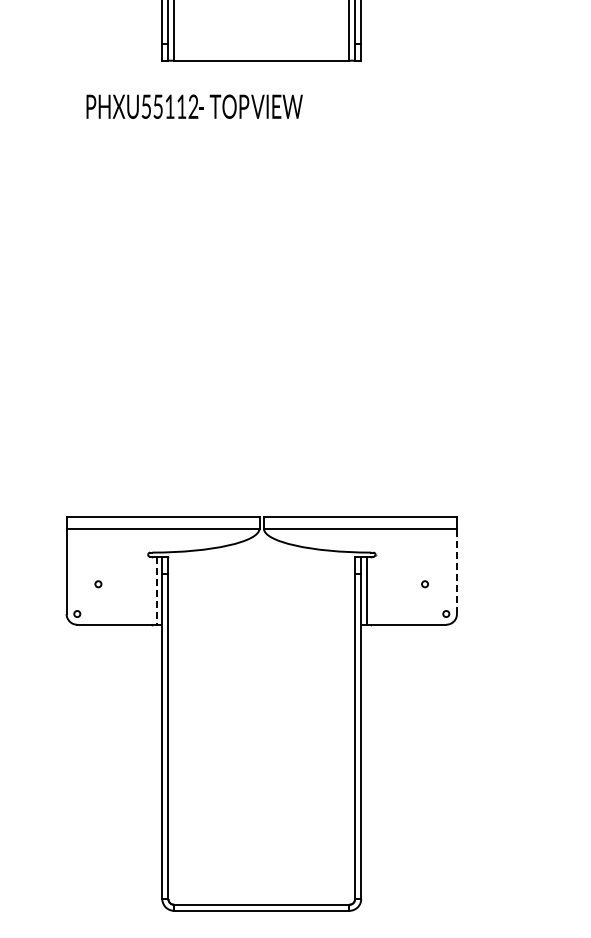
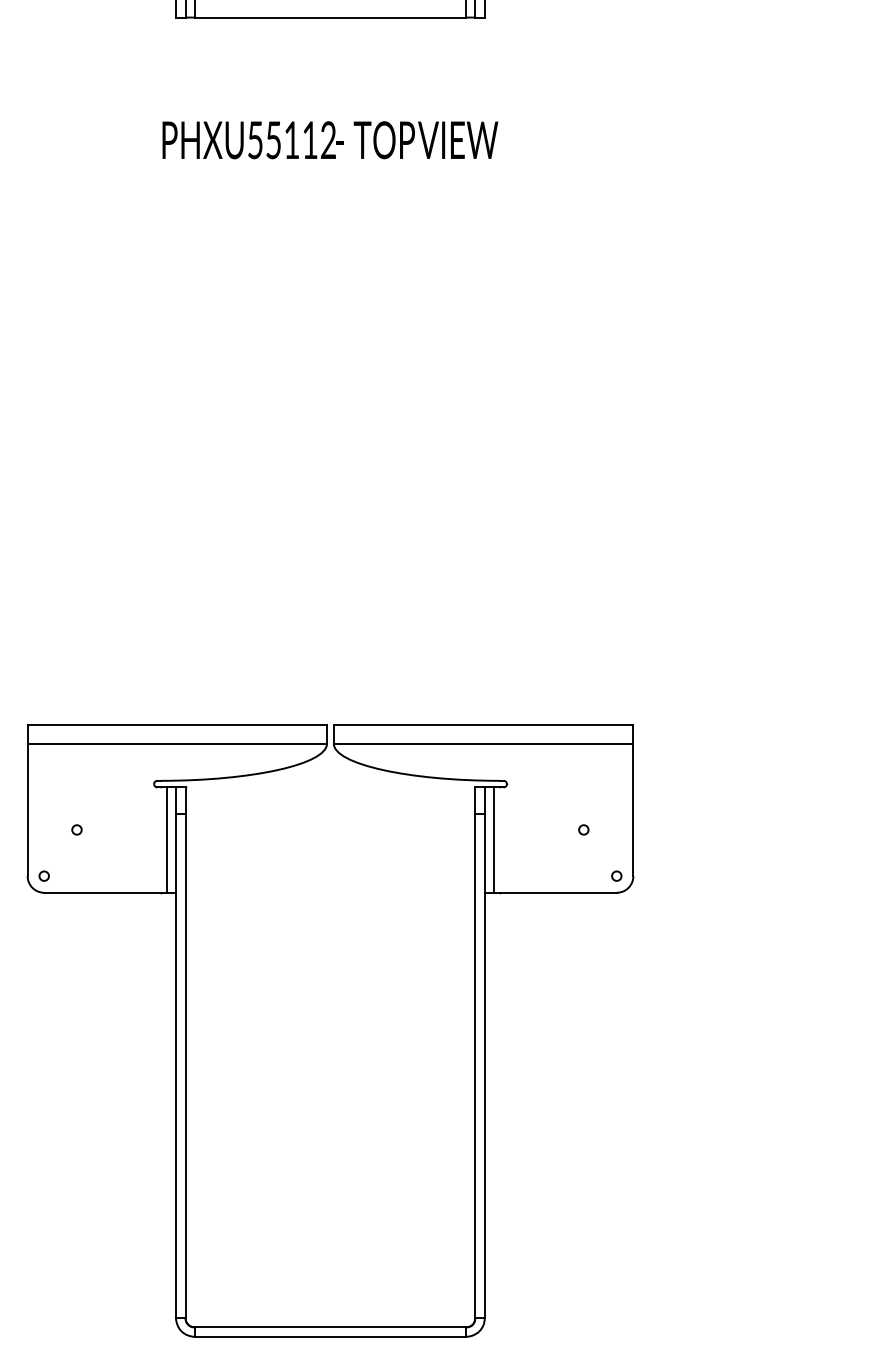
text: (194, 106) -> (330, 139), moved
line: (456, 571) -> (632, 810), dashed -> solid
line: (156, 590) -> (167, 839), dashed -> solid

